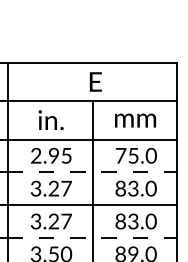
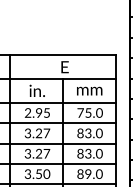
line: (91, 172) -> (62, 123), dashed -> solid
line: (91, 238) -> (62, 164), dashed -> solid

